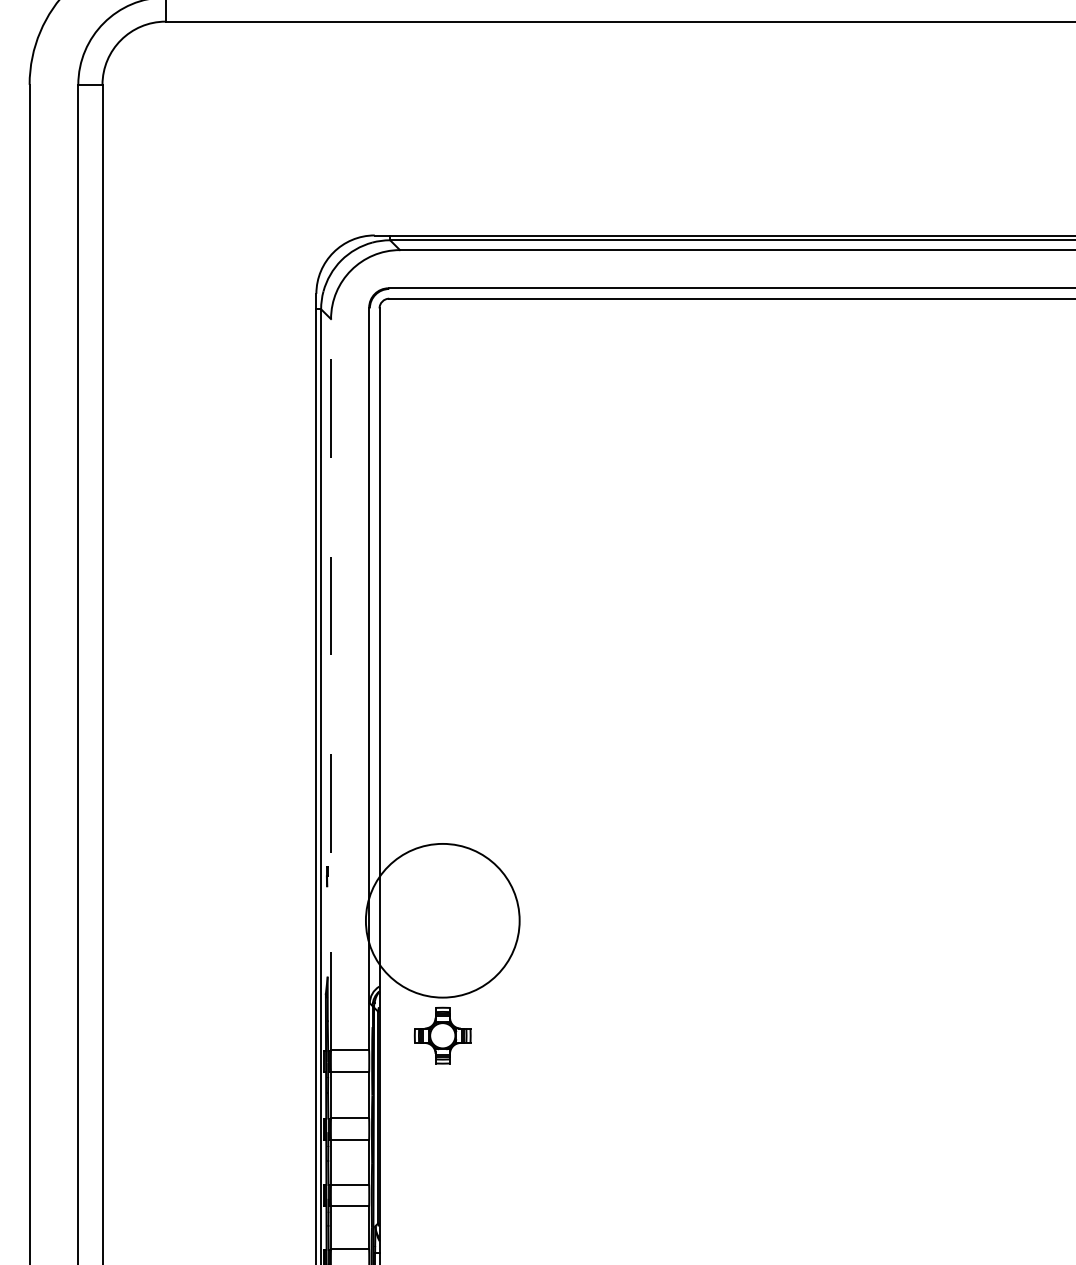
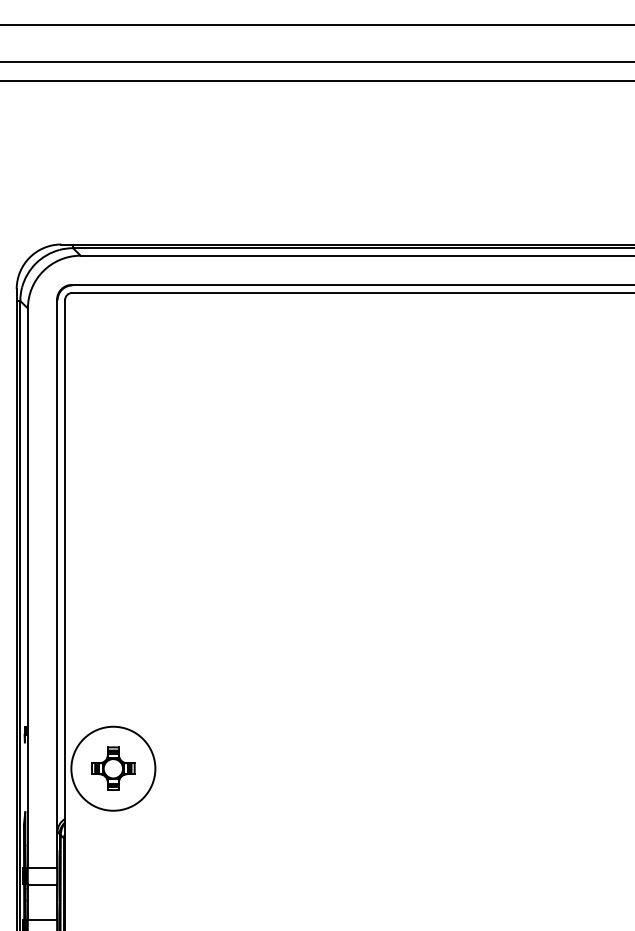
line: (331, 684) -> (28, 588), dashed -> solid
circle: (442, 920) -> (113, 768), size x0.71
part: (442, 1035) -> (113, 768), moved

